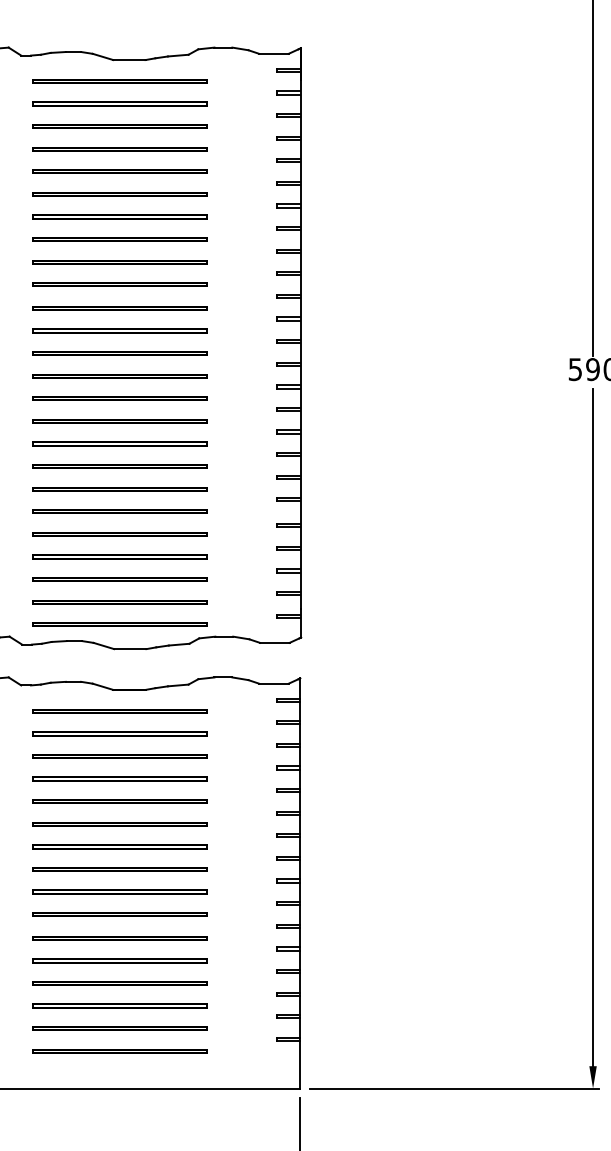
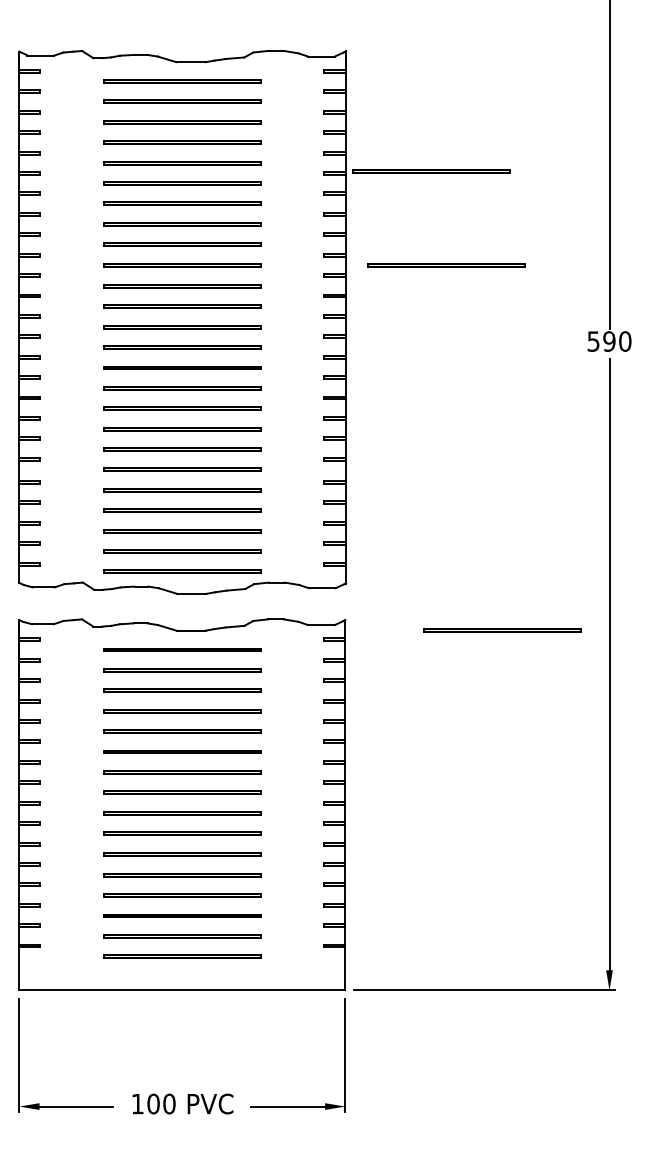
line: (395, 180) -> (431, 170), added
line: (412, 284) -> (446, 264), added
line: (474, 688) -> (502, 629), added

